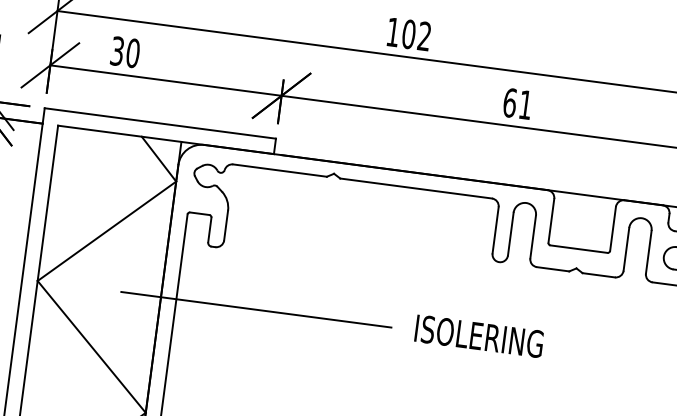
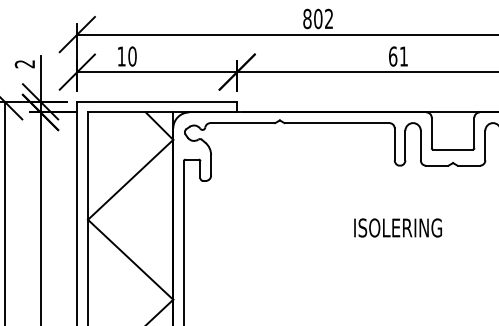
text: (393, 31) -> (307, 18), 102 -> 802
text: (117, 51) -> (121, 56), 30 -> 10
line: (255, 309) -> (238, 219), removed
text: (478, 335) -> (397, 227), moved

